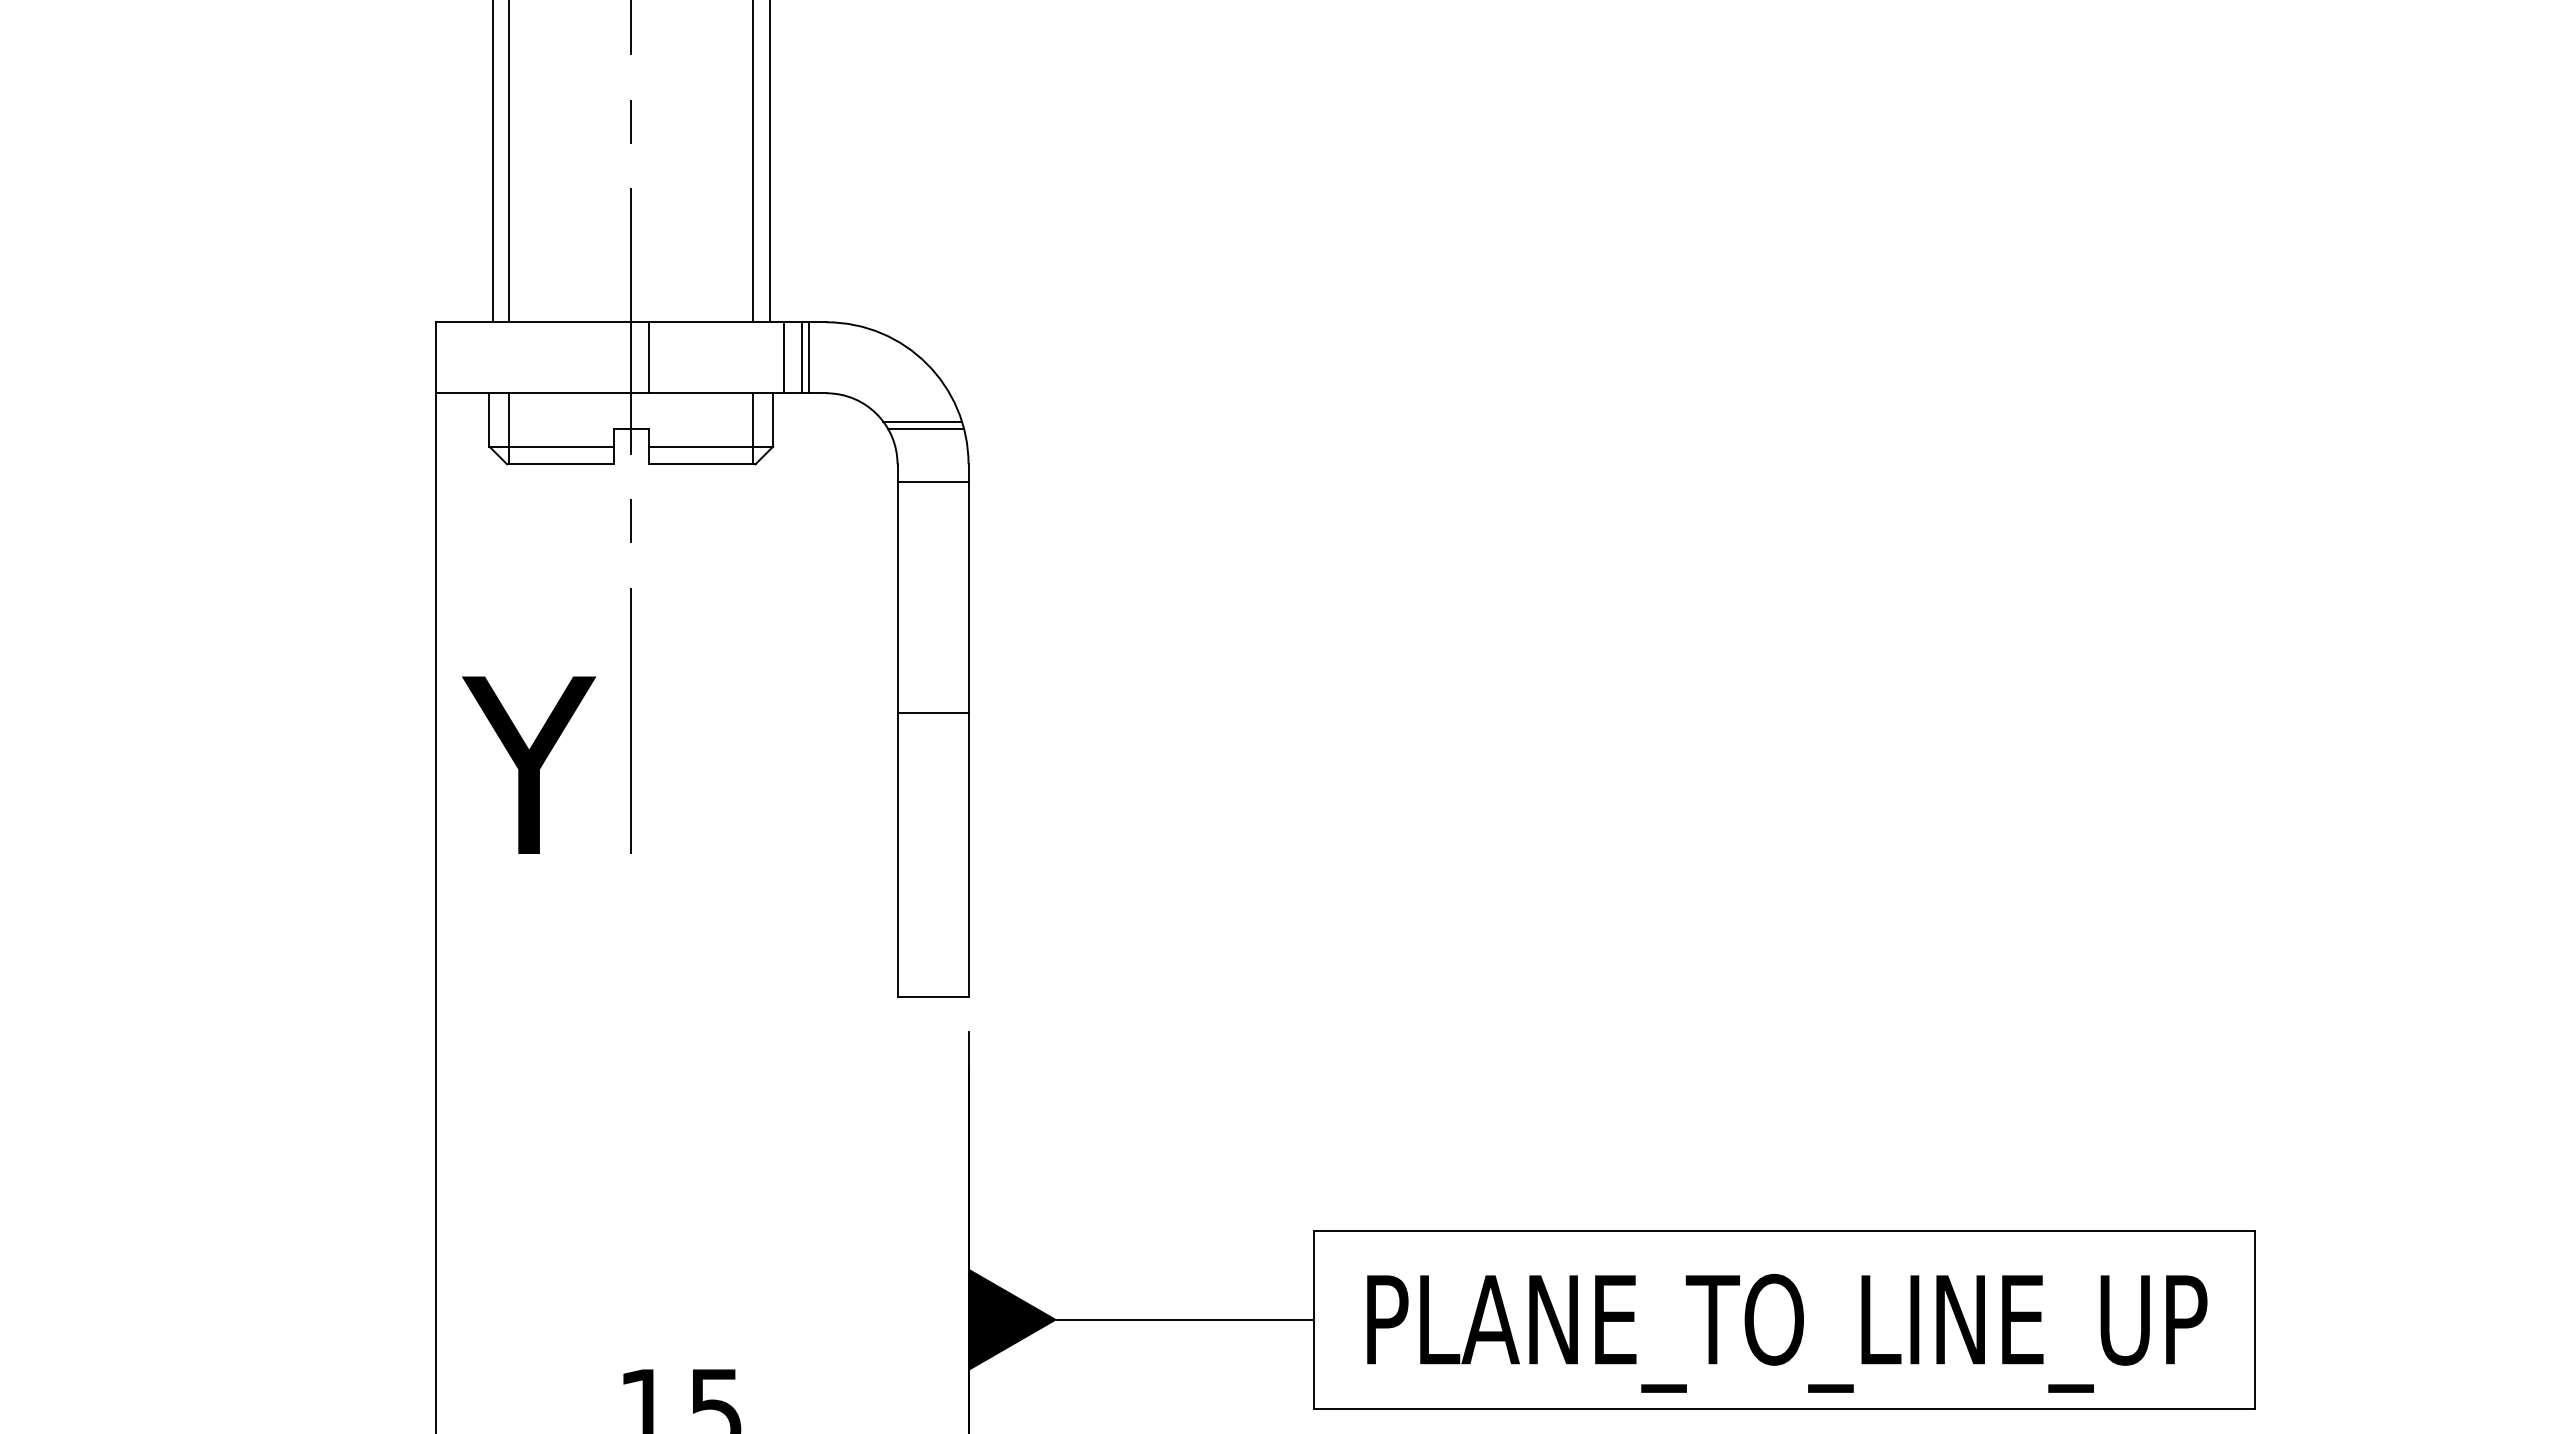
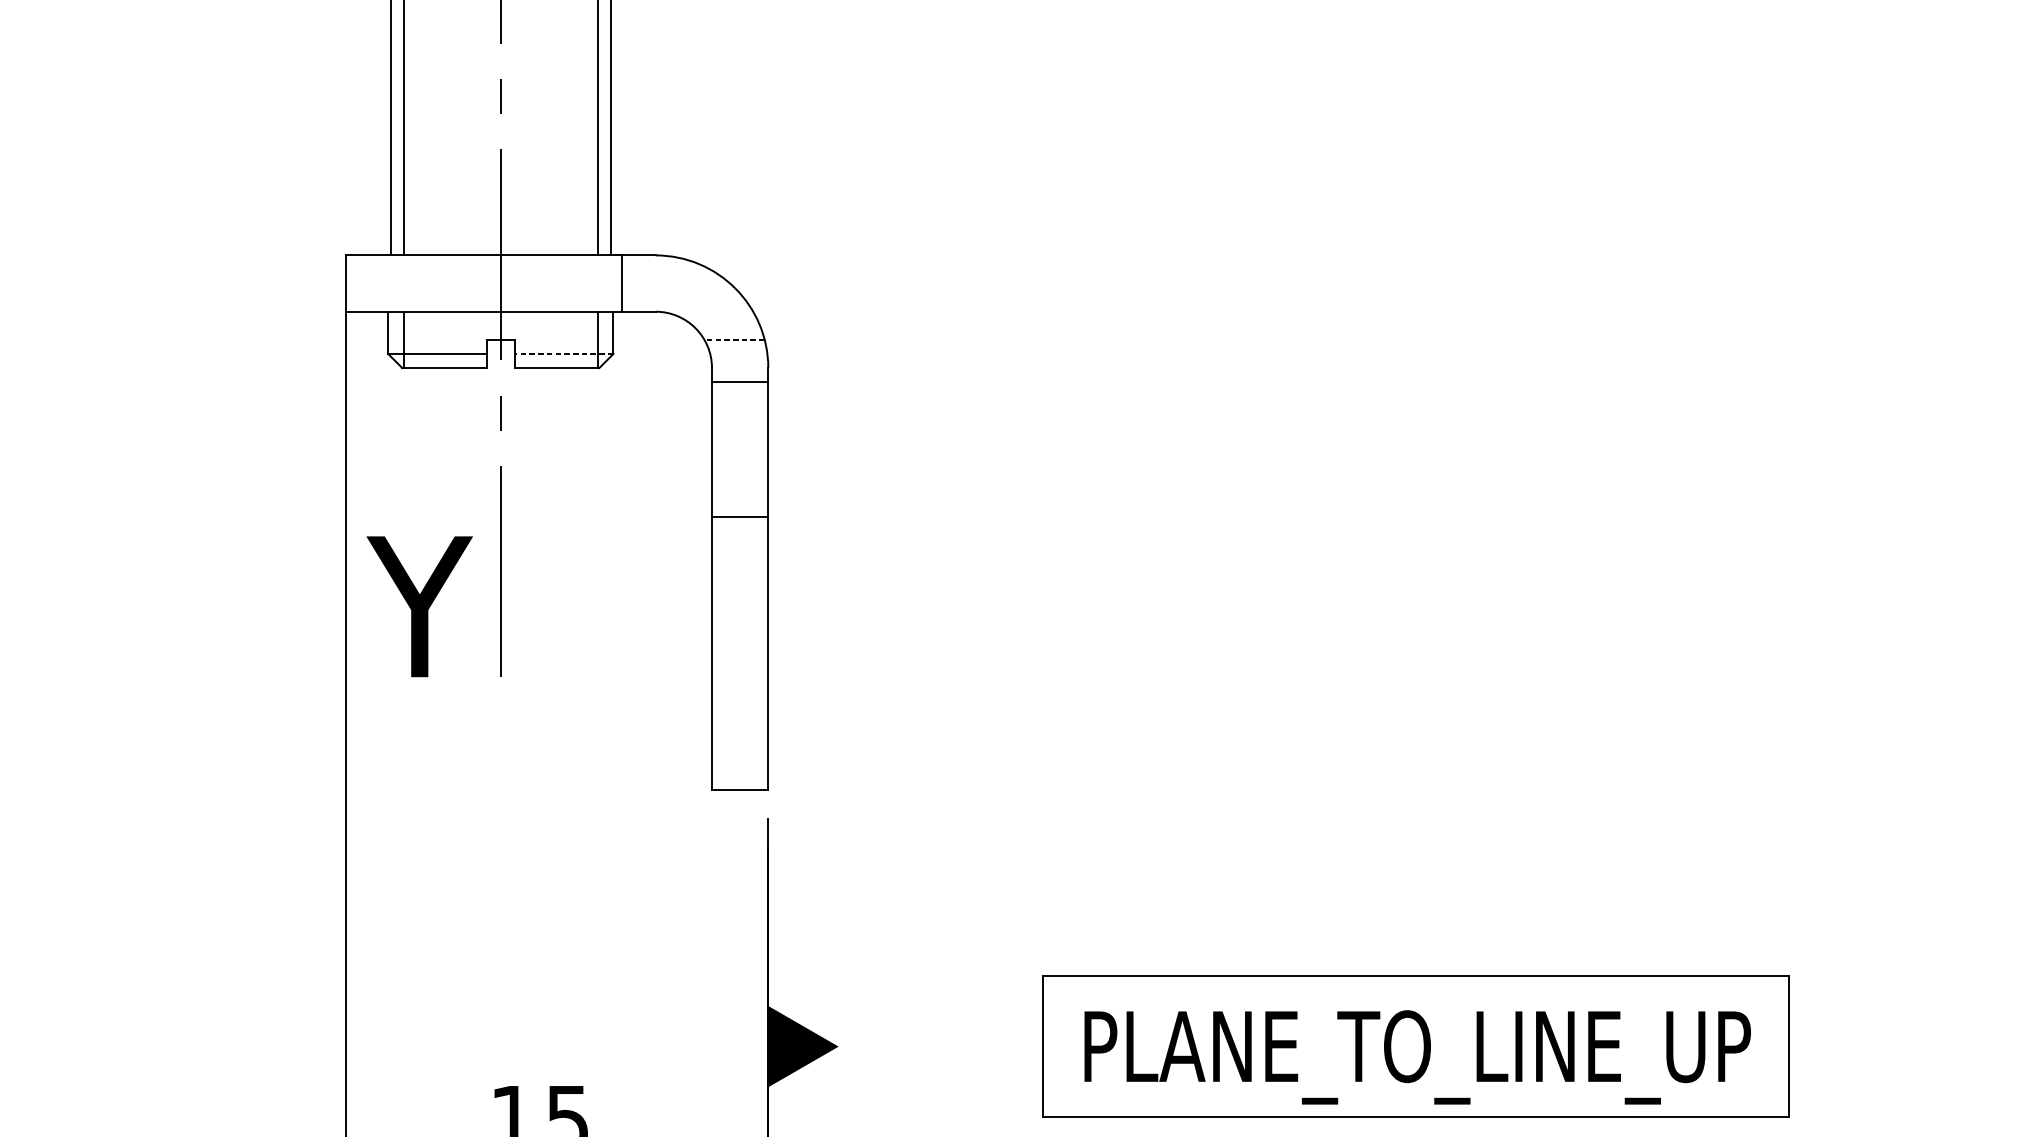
line: (649, 357) -> (515, 283), removed
line: (801, 357) -> (635, 283), removed
line: (808, 357) -> (641, 283), removed
line: (922, 421) -> (731, 334), removed
line: (926, 428) -> (734, 339), solid -> dashed
line: (710, 446) -> (563, 353), solid -> dashed
line: (932, 712) -> (739, 516), moved
line: (1185, 1319) -> (940, 1046), removed

